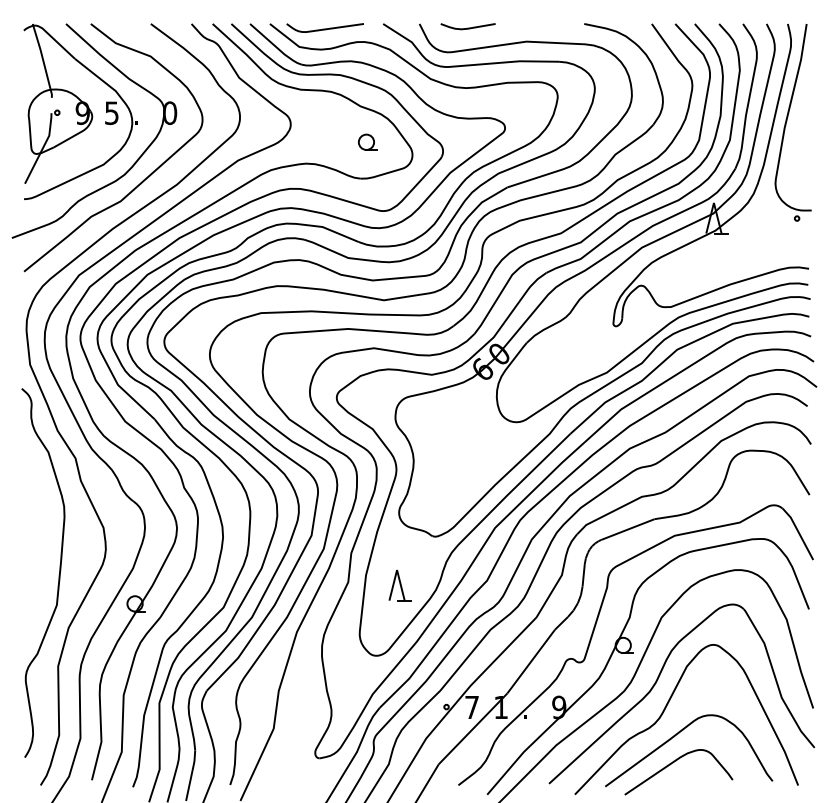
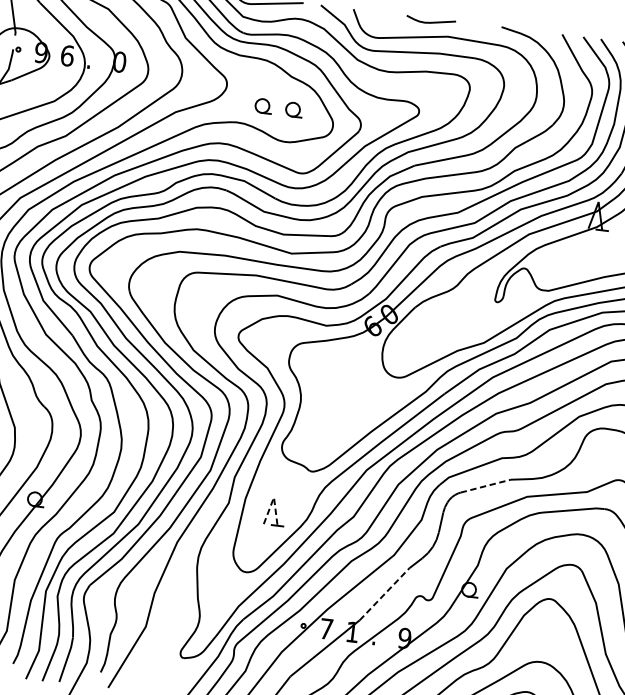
curve: (467, 27) -> (430, 21), moved
text: (112, 112) -> (68, 55), 5 -> 6
part: (333, 141) -> (263, 105), added
line: (627, 529) -> (485, 486), solid -> dashed
line: (397, 570) -> (274, 497), solid -> dashed
line: (531, 661) -> (384, 594), solid -> dashed

